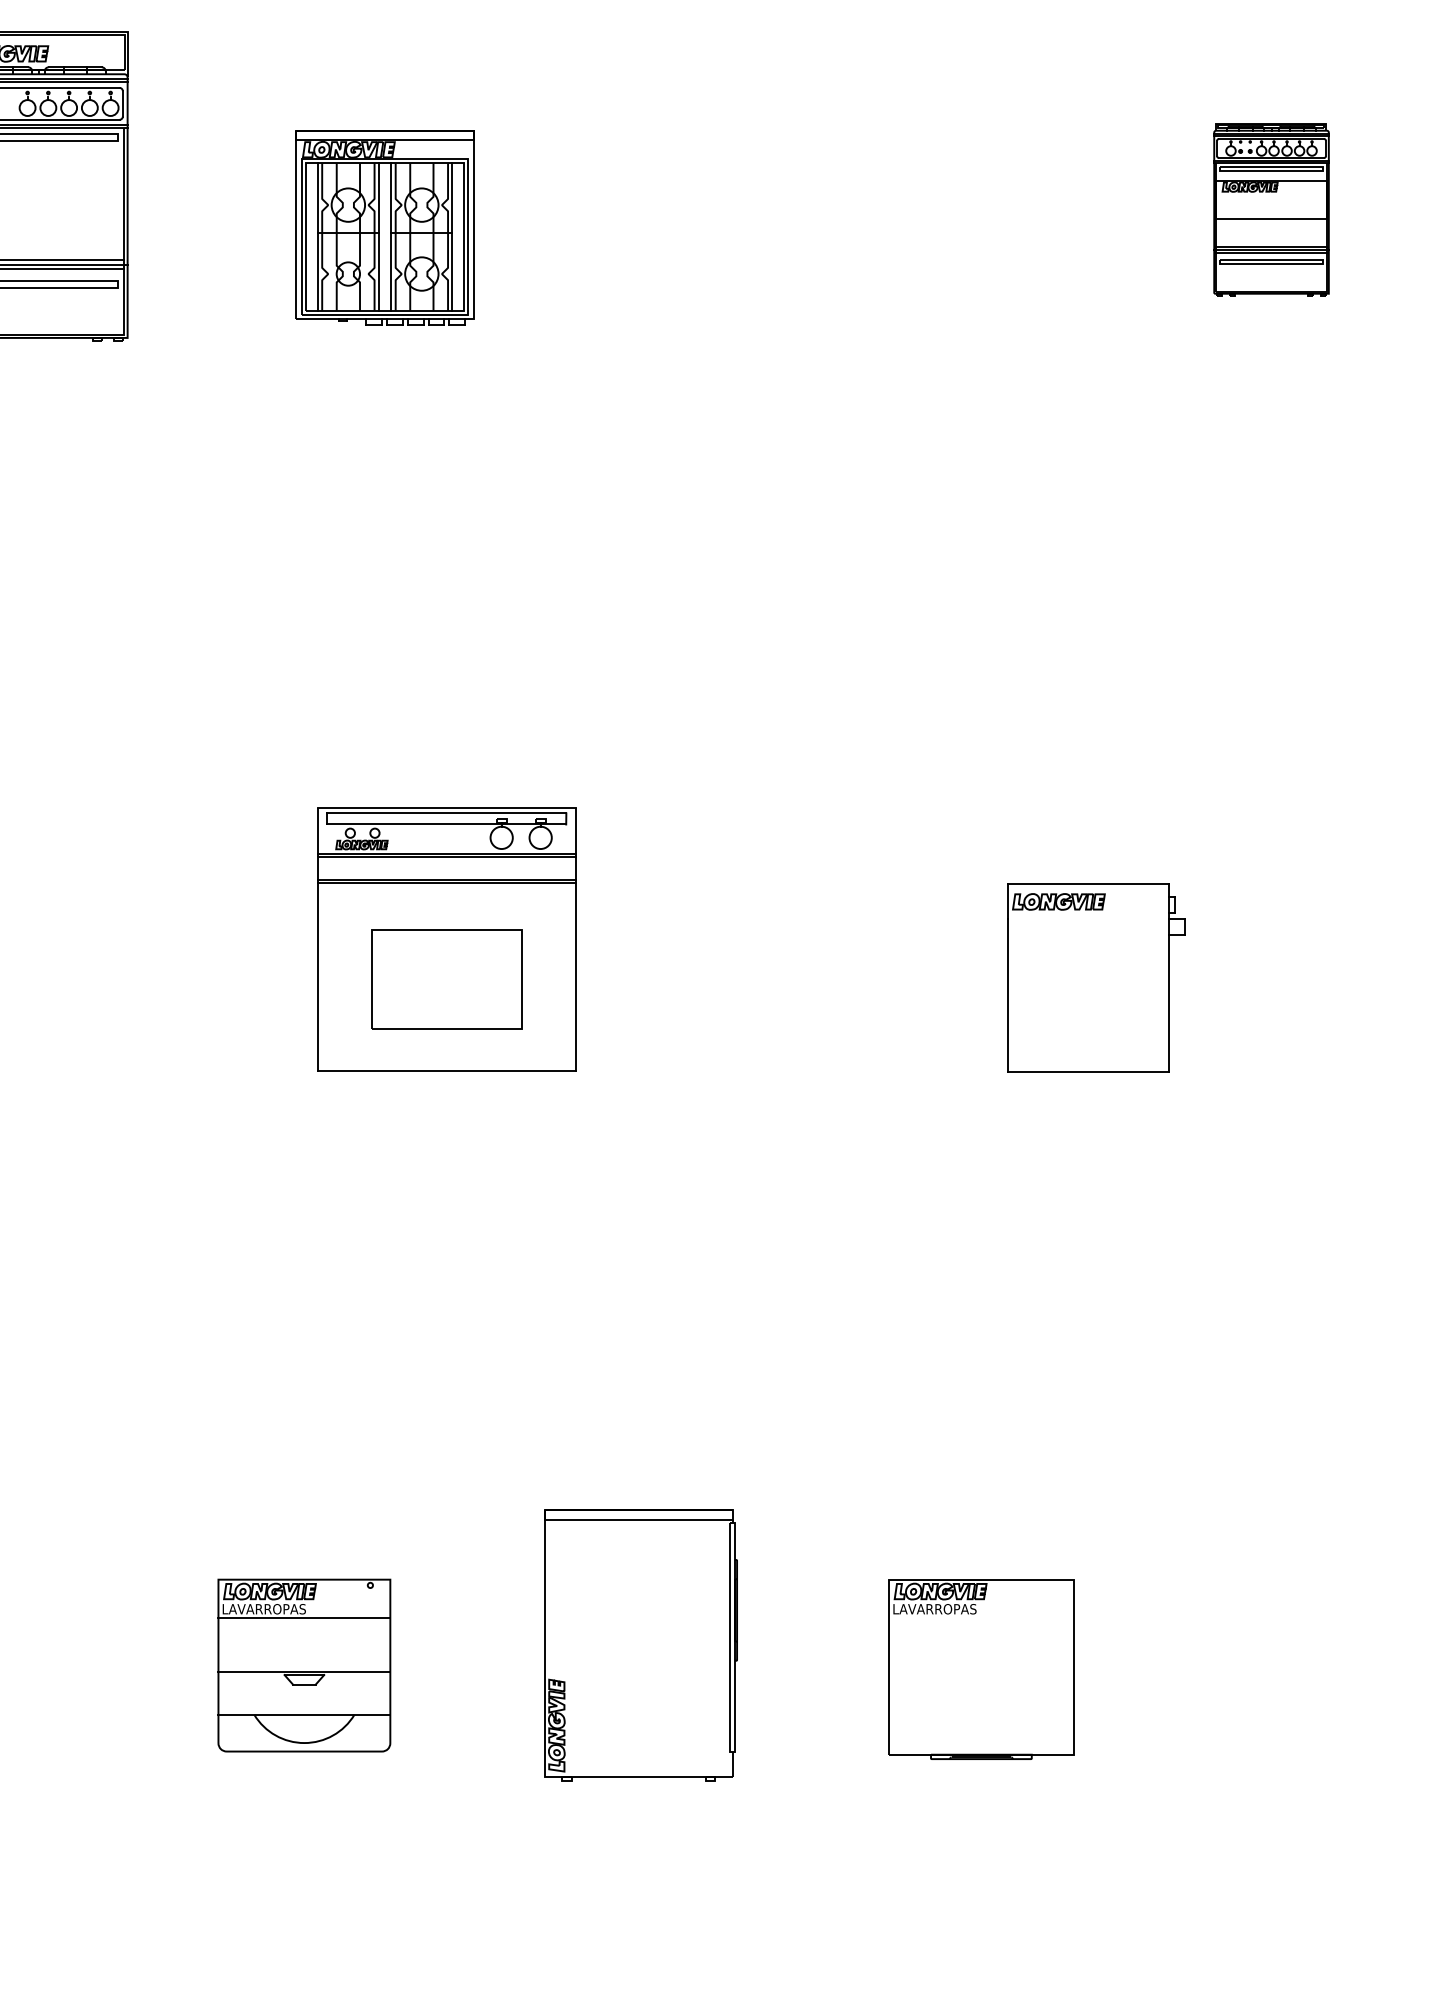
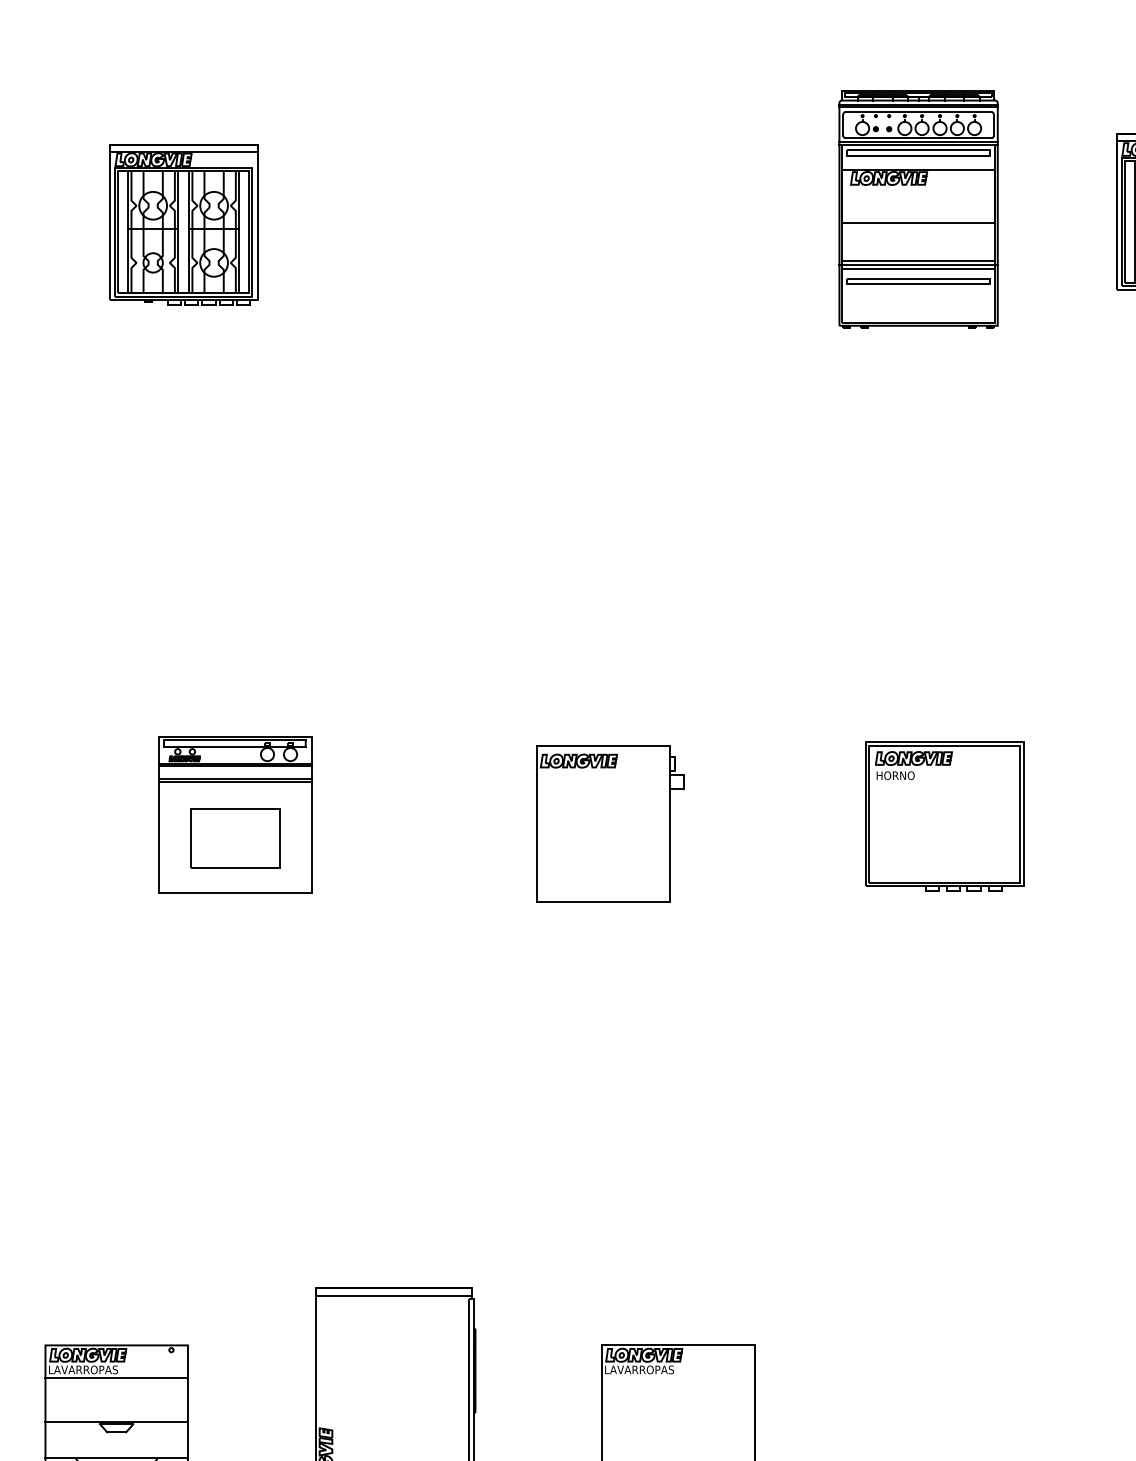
part: (1271, 209) -> (918, 209), size x1.67
part: (447, 939) -> (235, 814), size x0.71
part: (1302, 941) -> (944, 816), added
part: (1096, 977) -> (610, 823), moved

